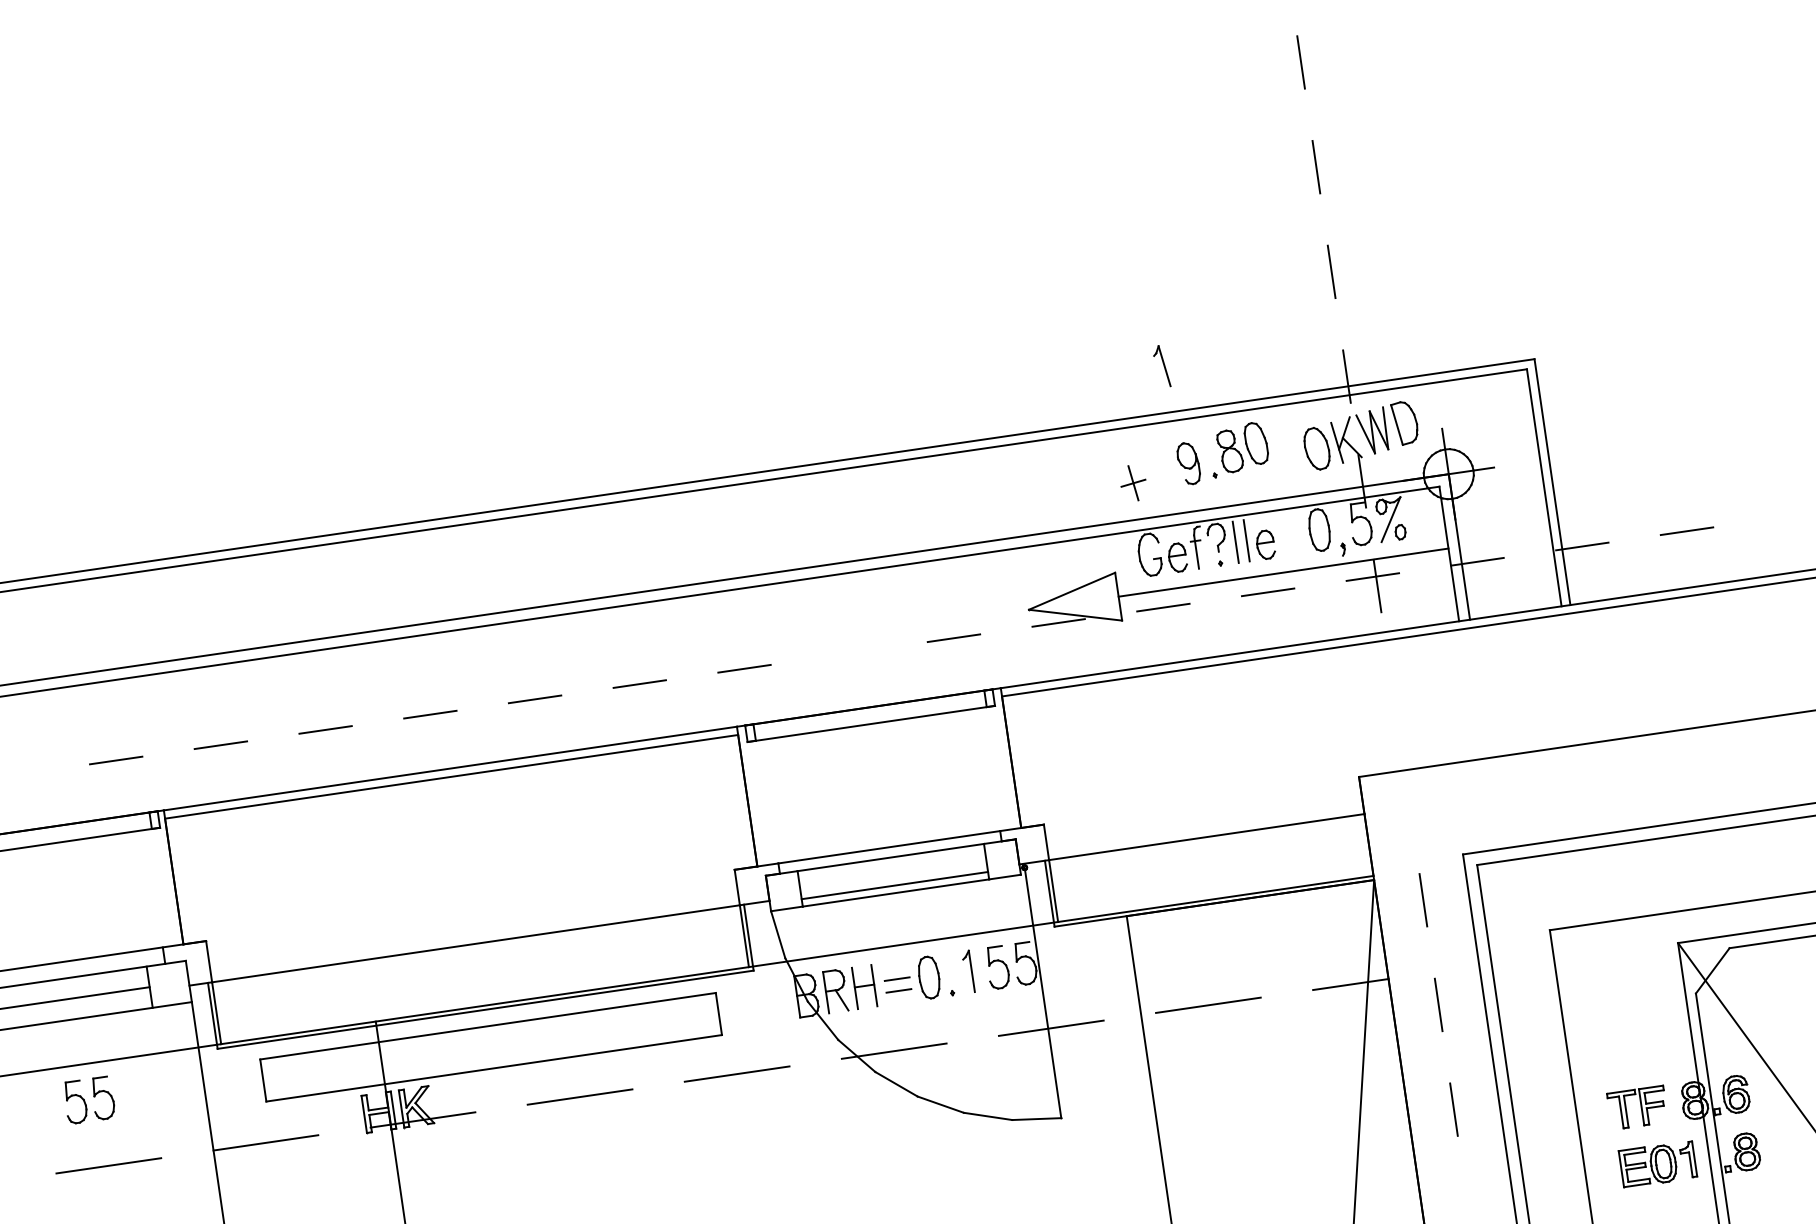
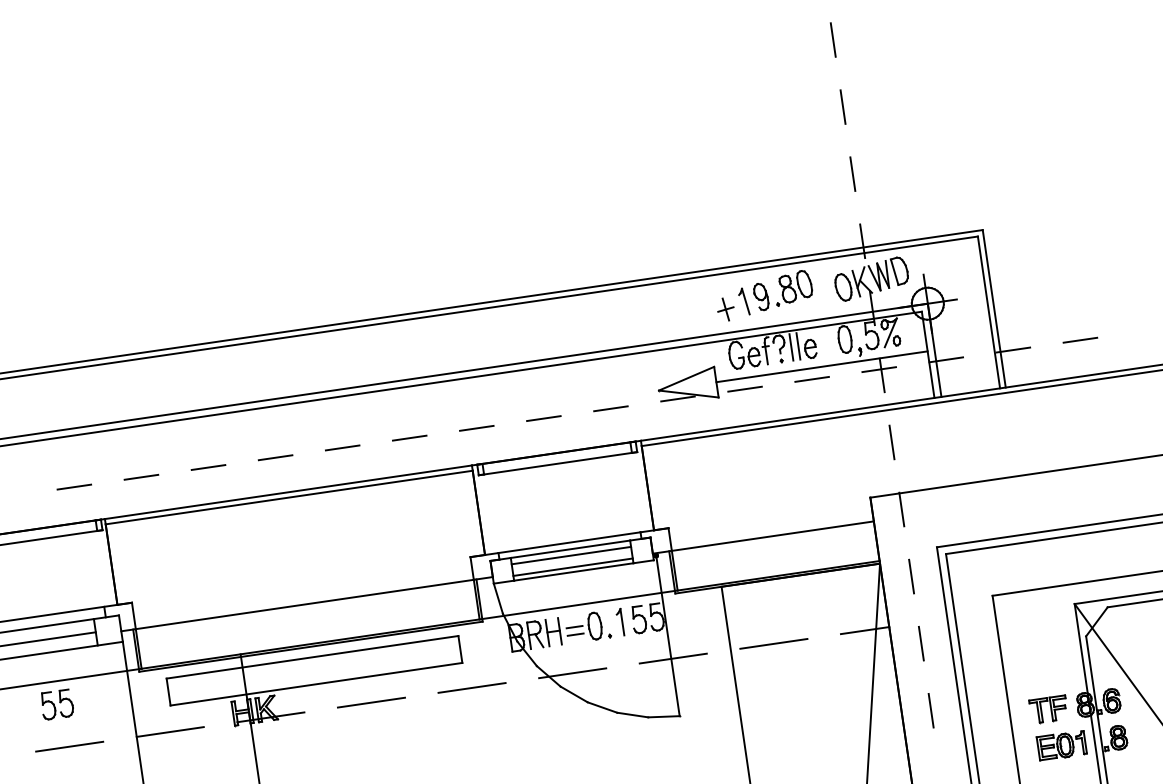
part: (1162, 366) -> (744, 301), moved
line: (848, 653) -> (543, 418), added
line: (1392, 690) -> (891, 442), added
line: (1407, 795) -> (901, 509), added
line: (892, 867) -> (571, 555), added

